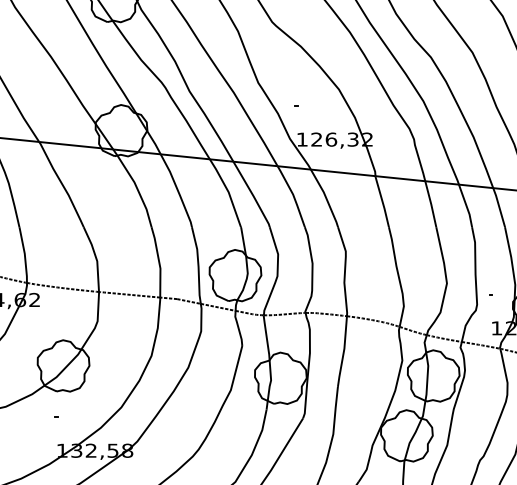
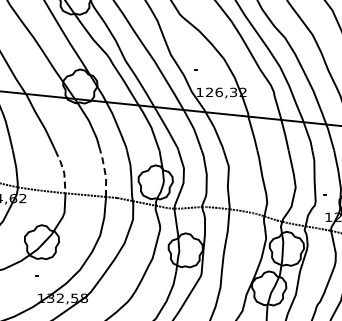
line: (96, 259) -> (63, 171), solid -> dashed
line: (159, 260) -> (105, 172), solid -> dashed

